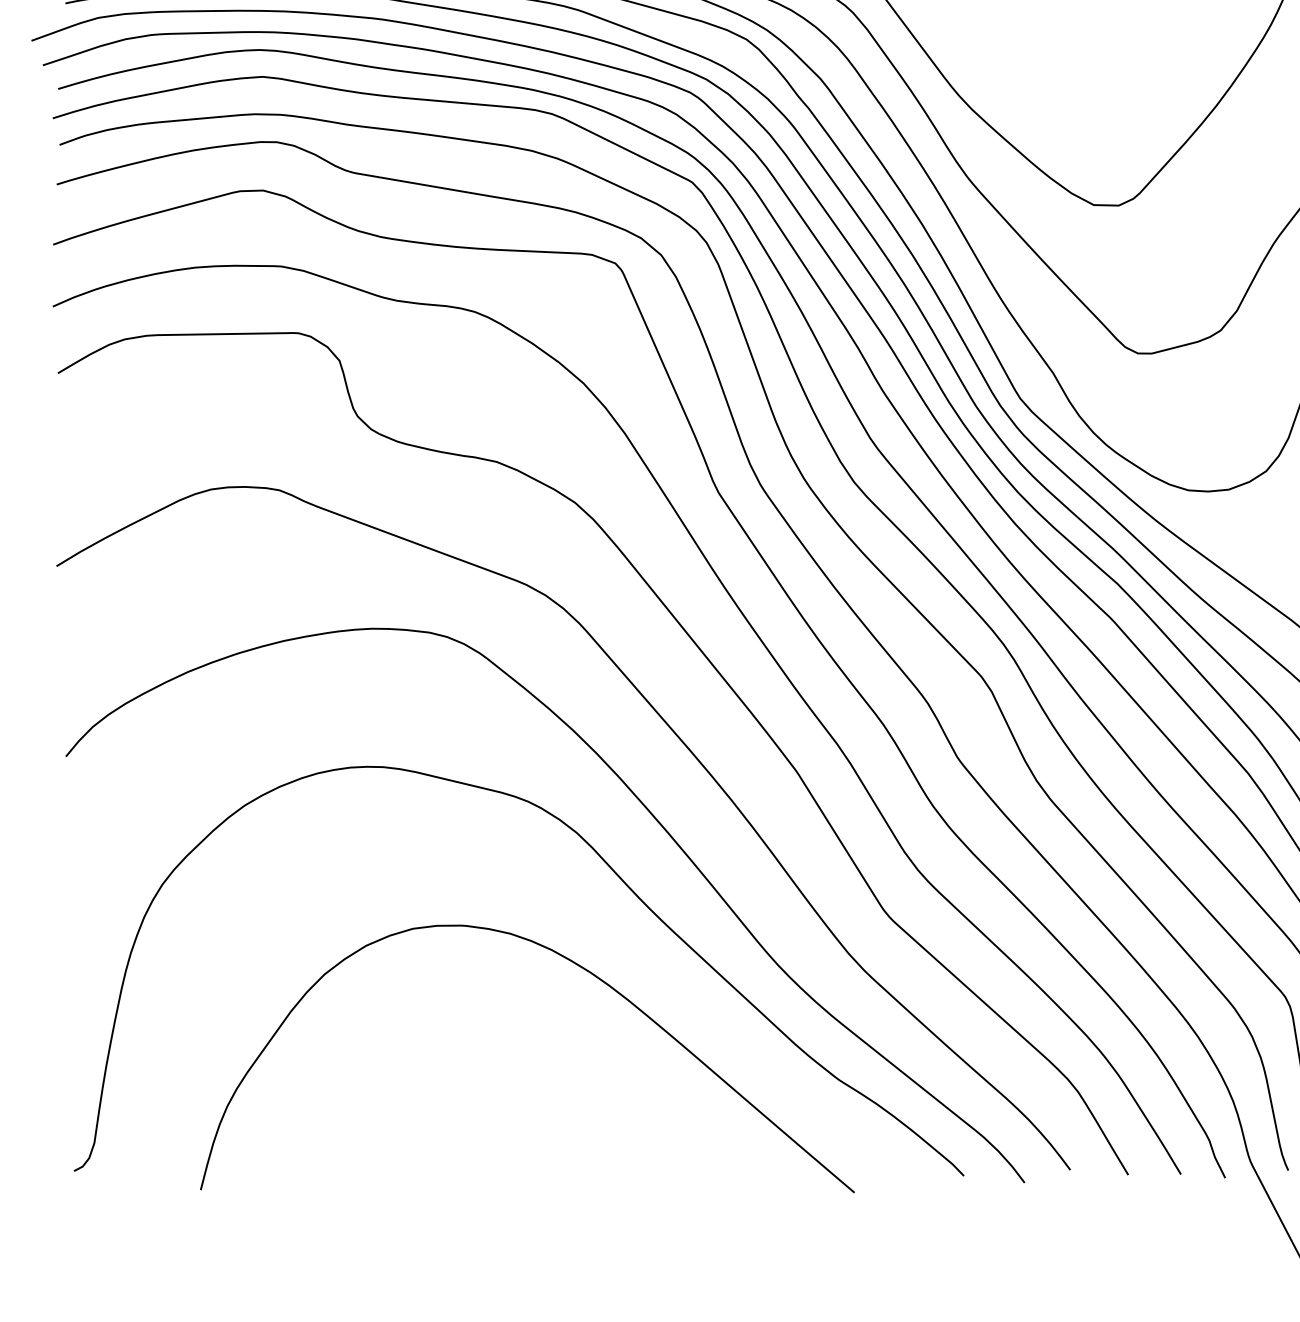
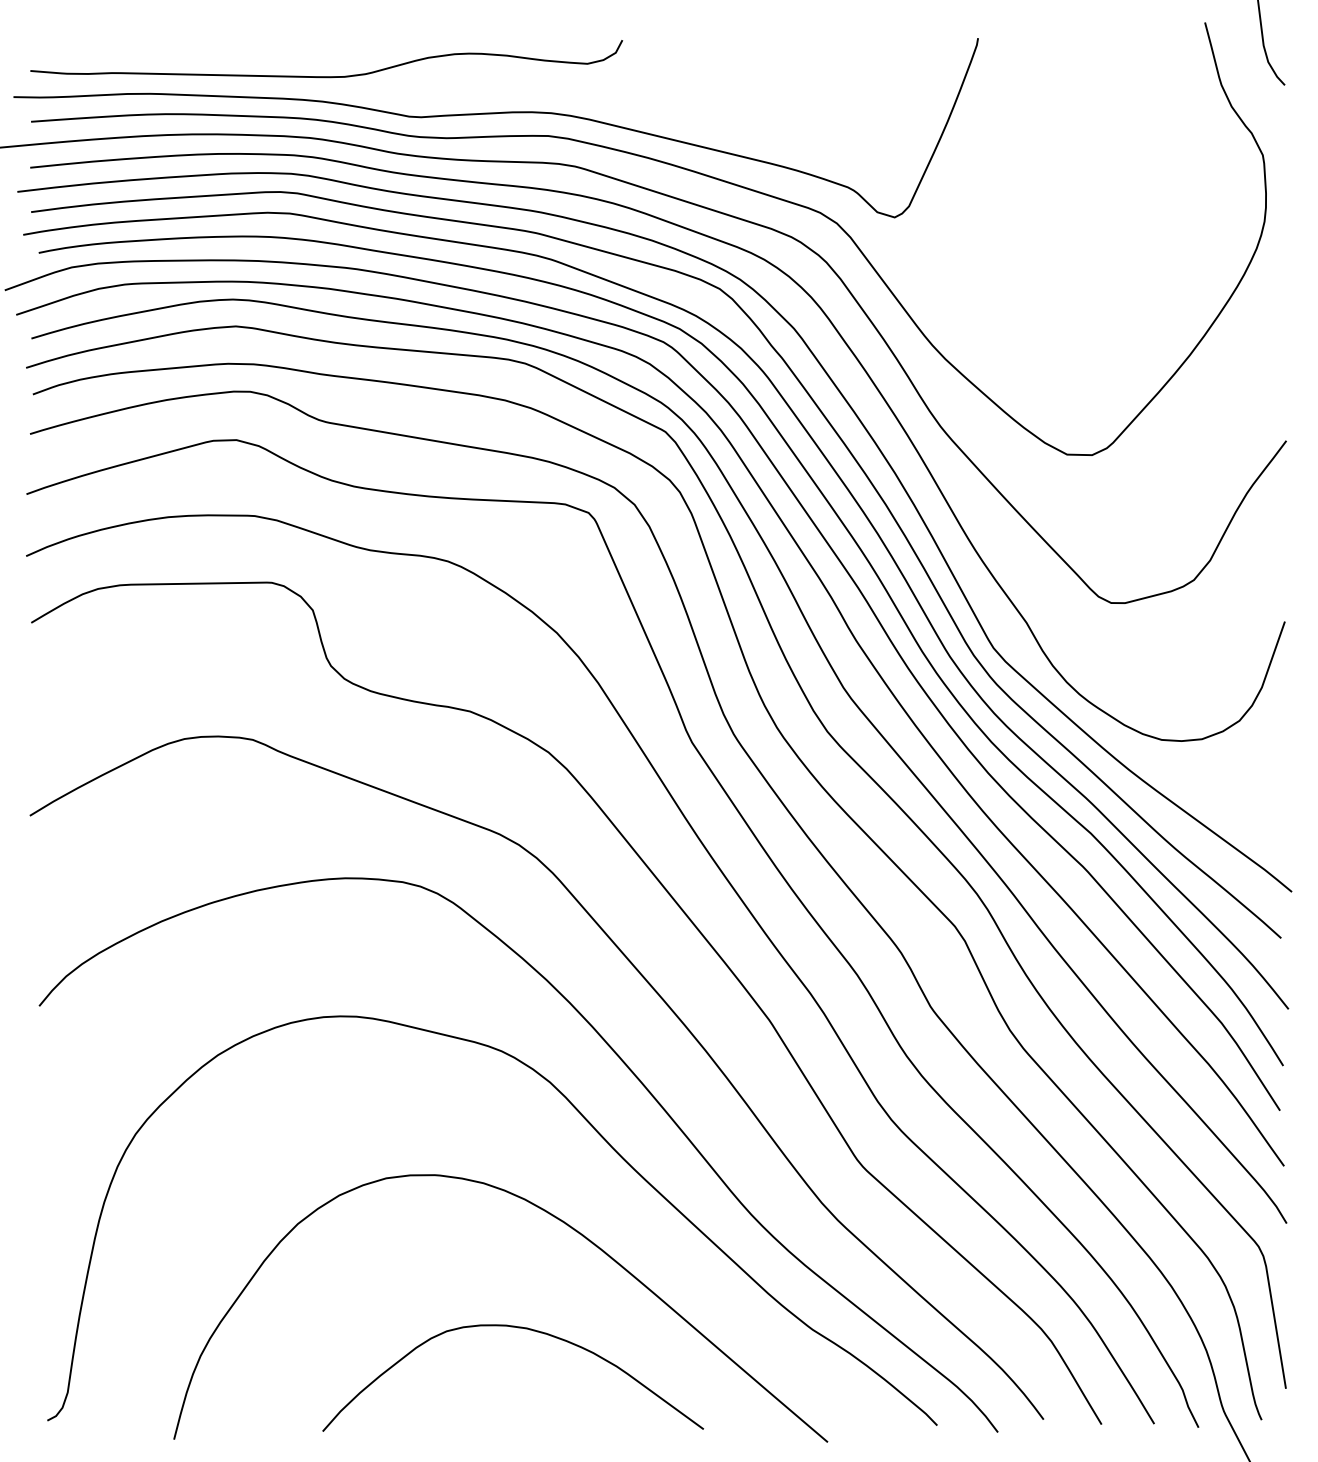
curve: (545, 1078) -> (518, 1328), added

